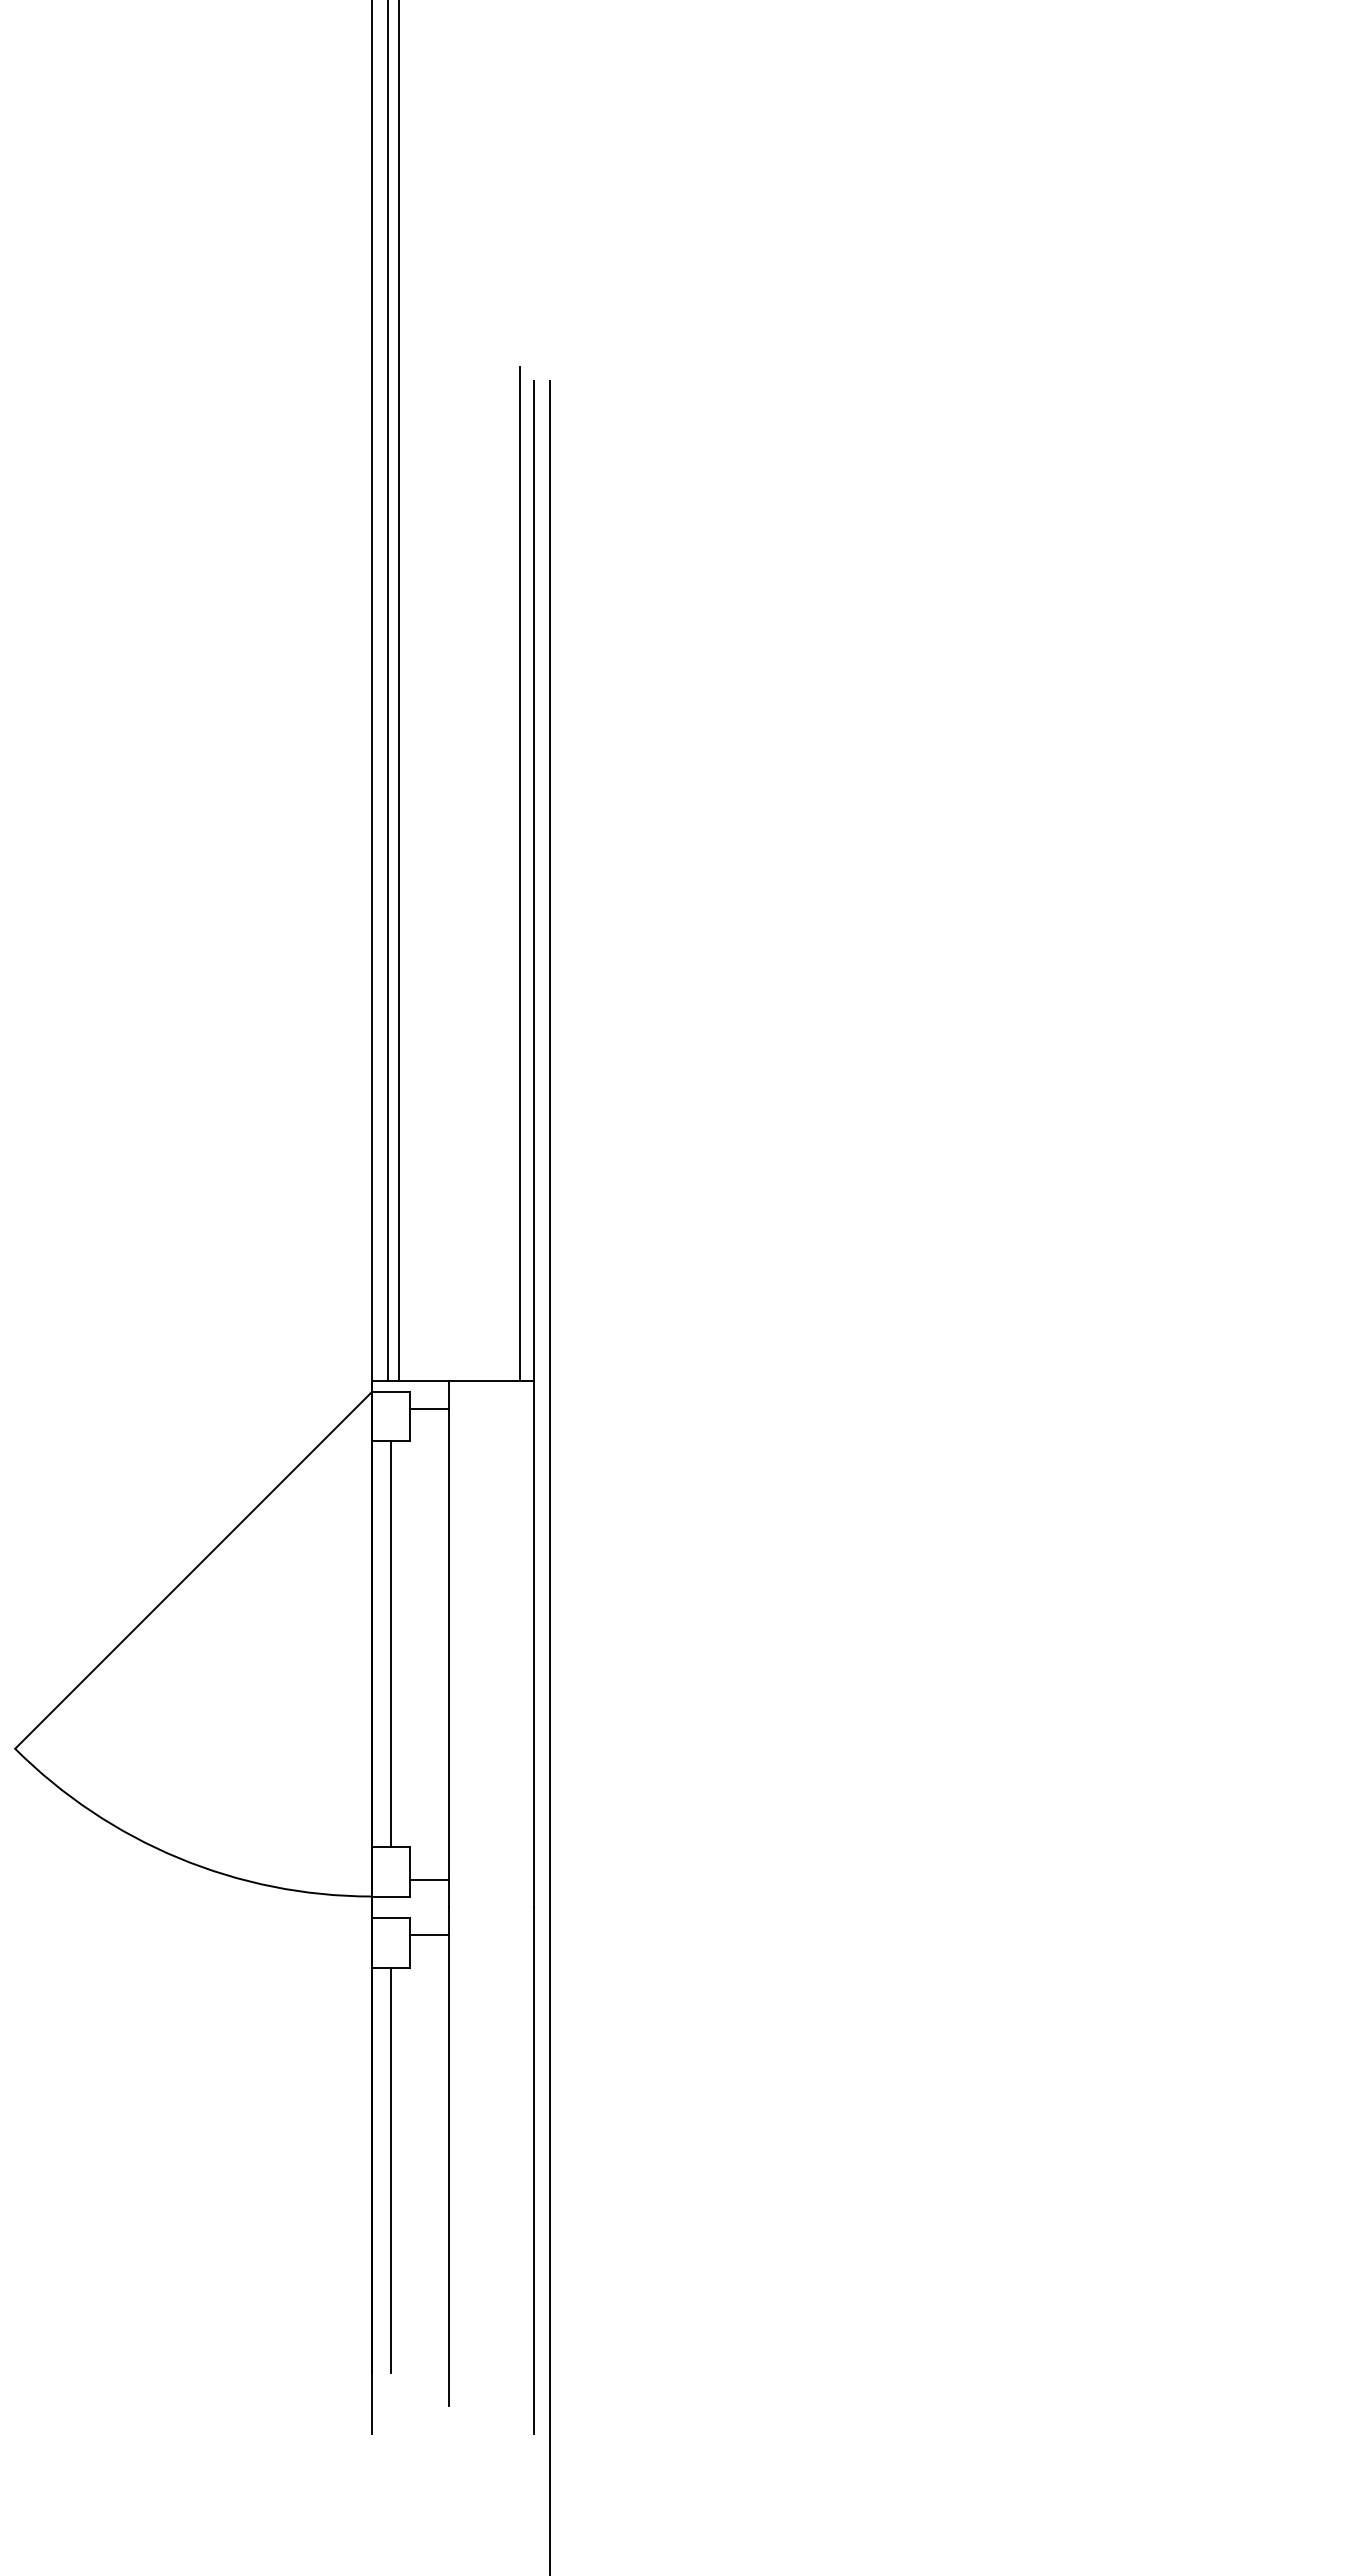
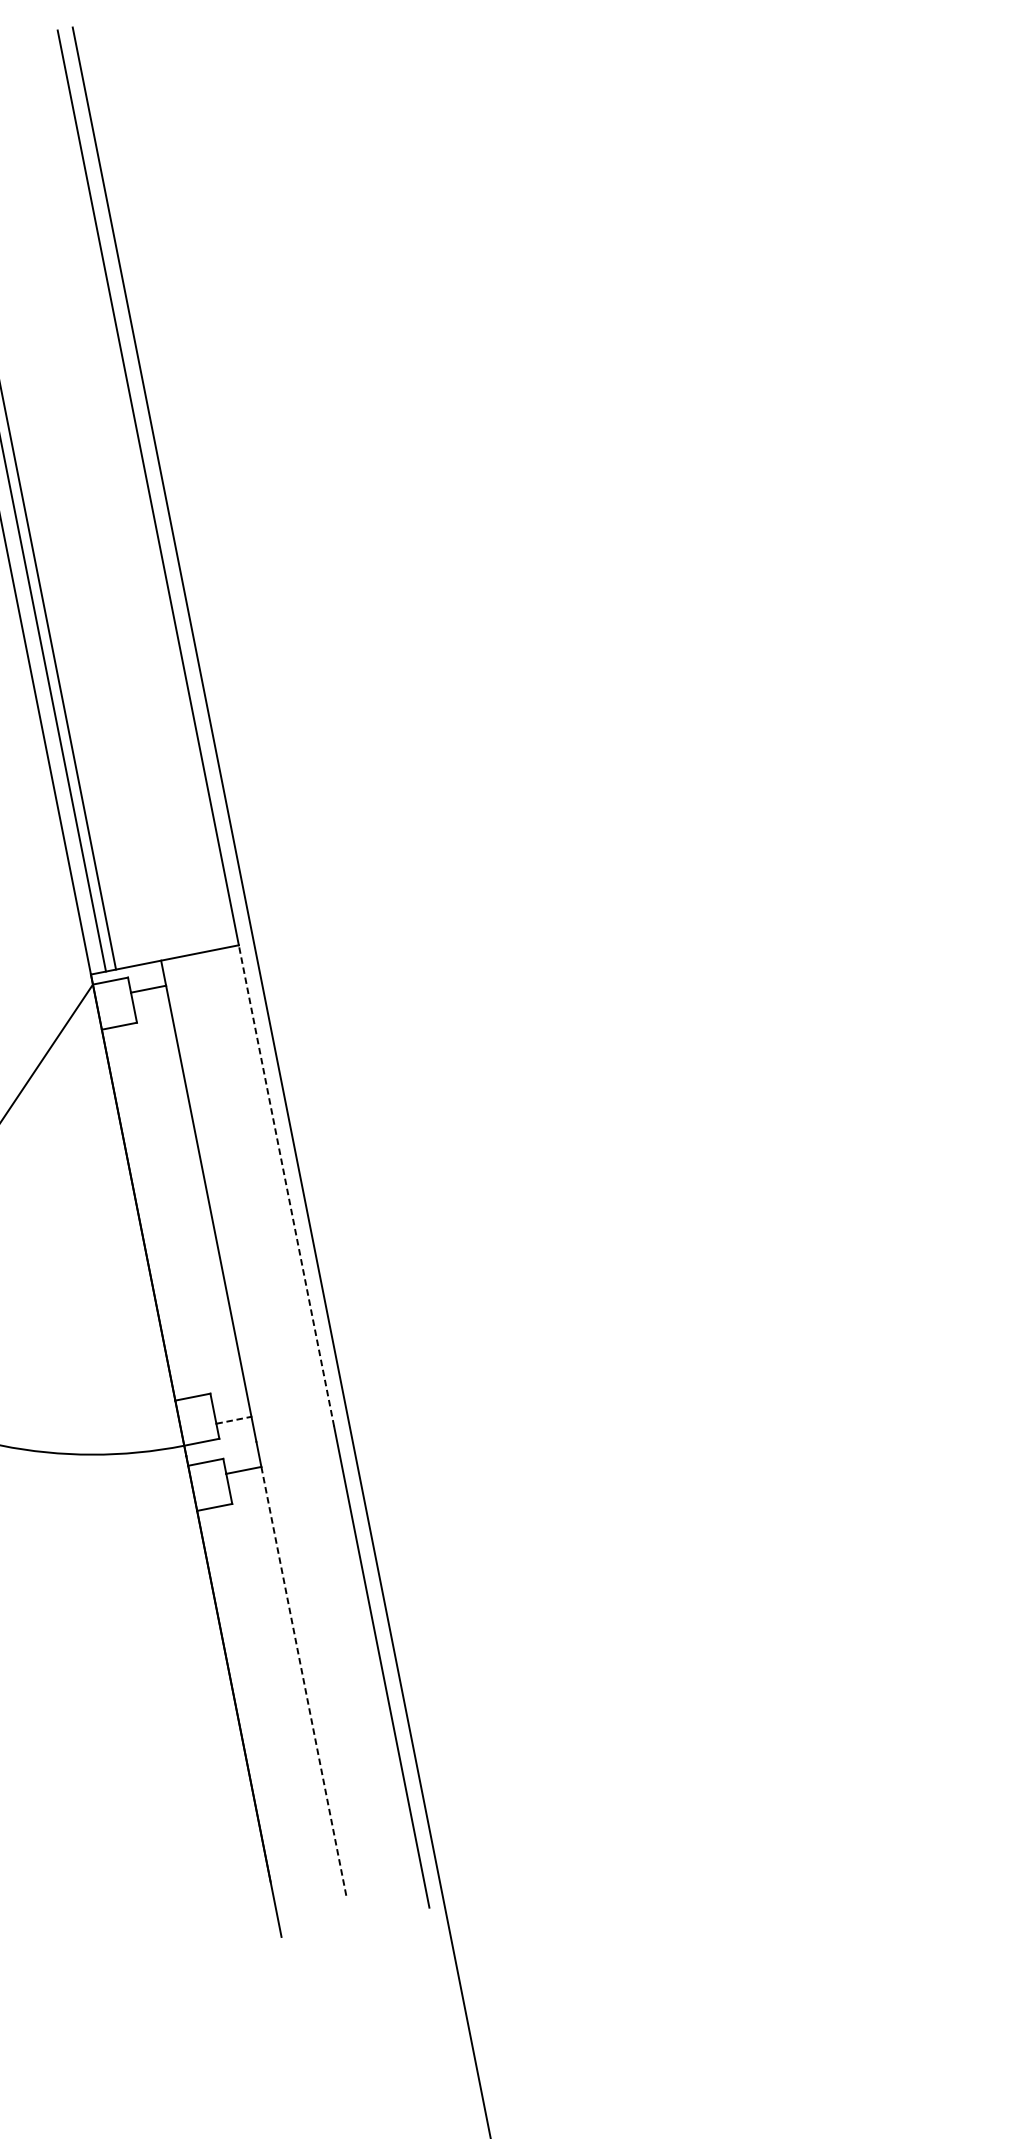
line: (519, 873) -> (134, 483), removed
line: (533, 1643) -> (286, 1185), solid -> dashed
line: (391, 1644) -> (156, 1211), removed
line: (429, 1880) -> (234, 1420), solid -> dashed
line: (391, 2170) -> (251, 1692), removed
line: (448, 2170) -> (303, 1682), solid -> dashed

